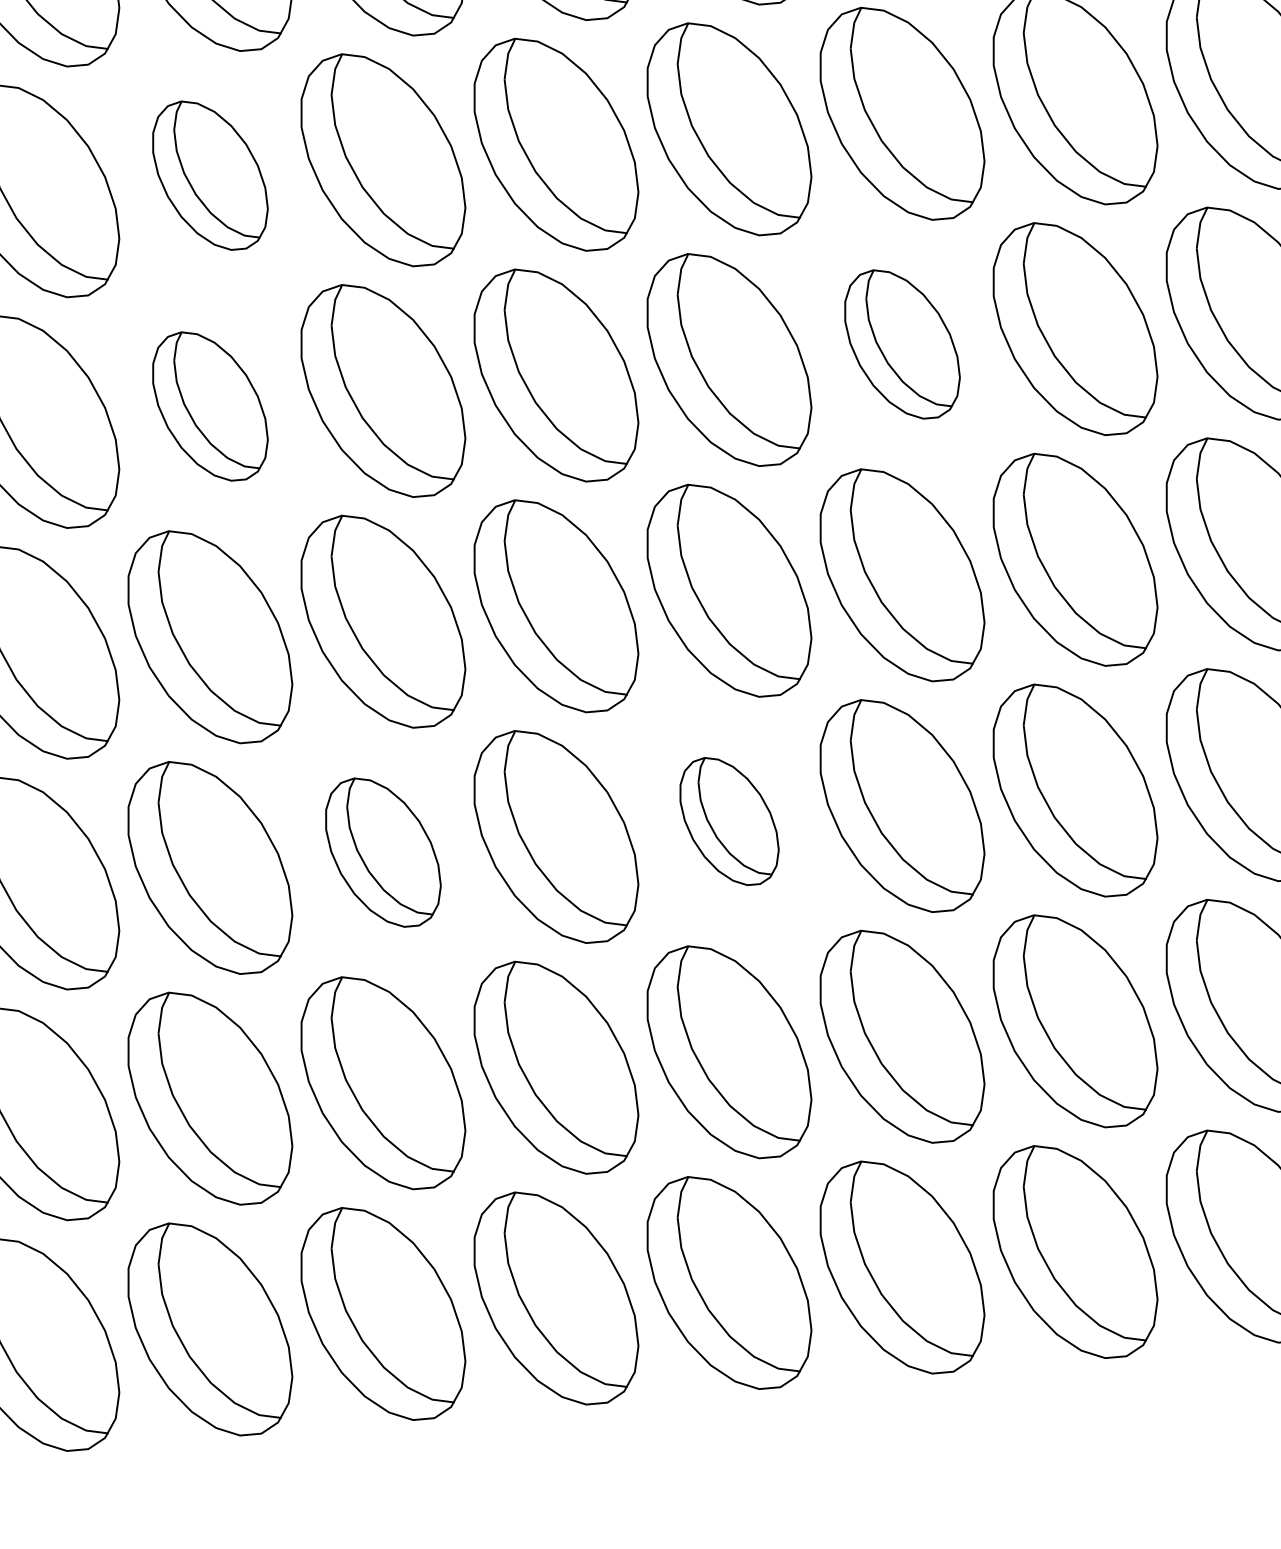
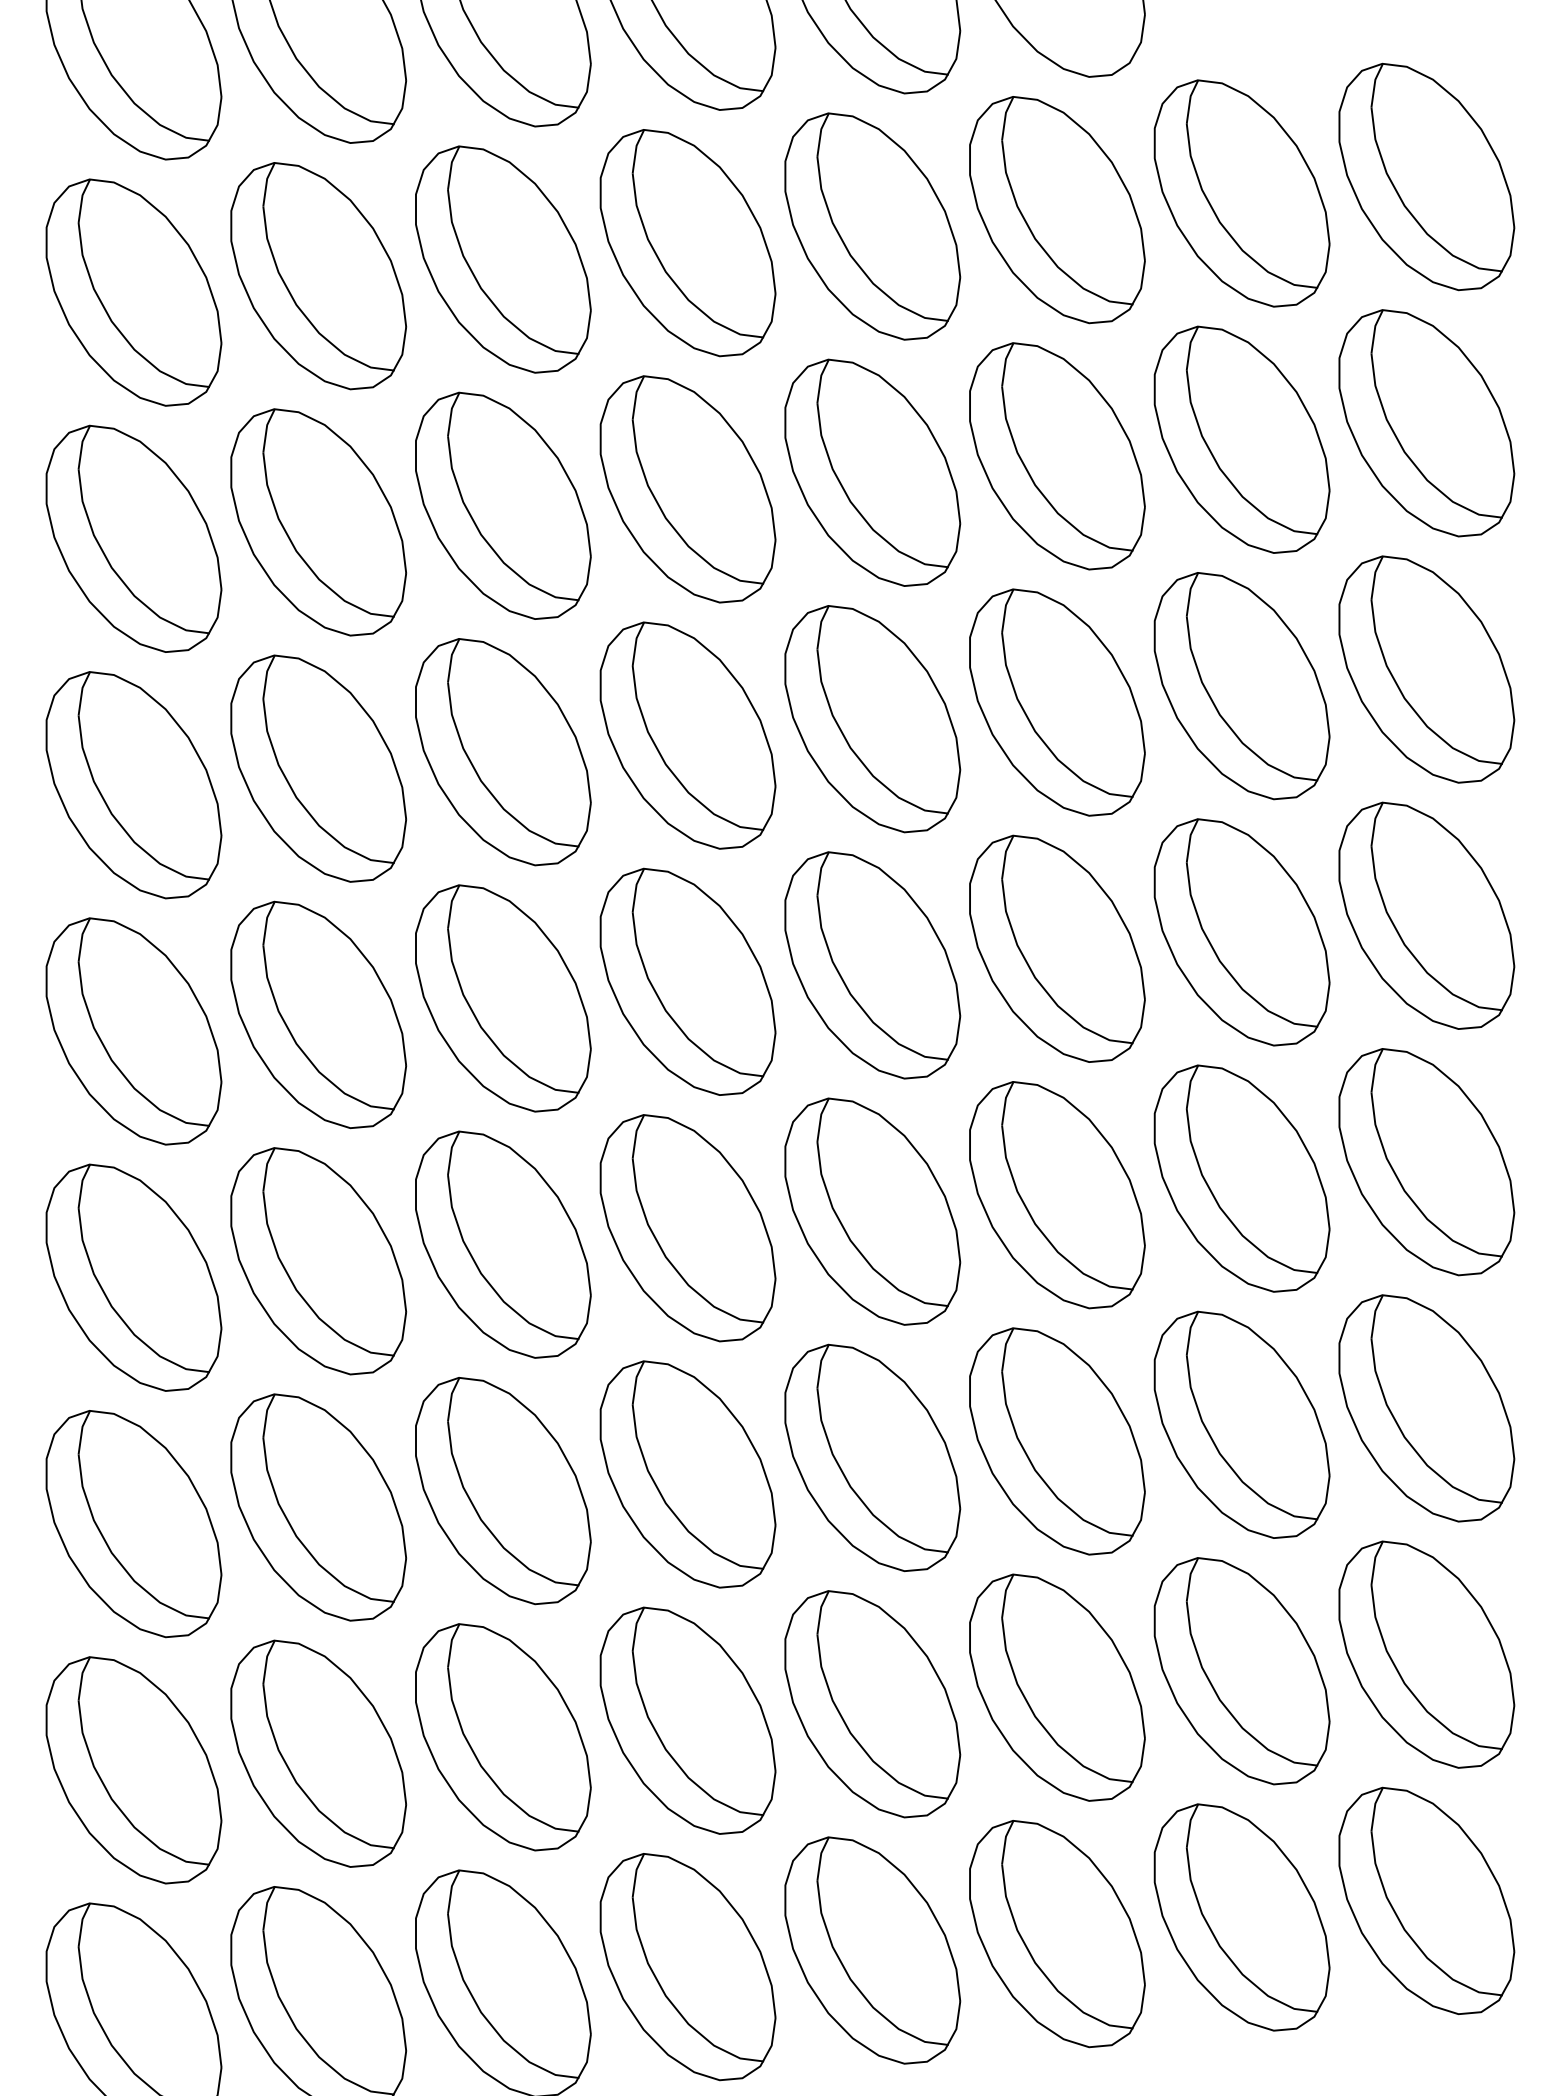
part: (210, 175) -> (318, 768), size x1.43
part: (902, 344) -> (1057, 948), size x1.43
part: (210, 406) -> (318, 1014), size x1.43
part: (729, 821) -> (872, 1457), size x1.67
part: (383, 852) -> (503, 1491), size x1.43

